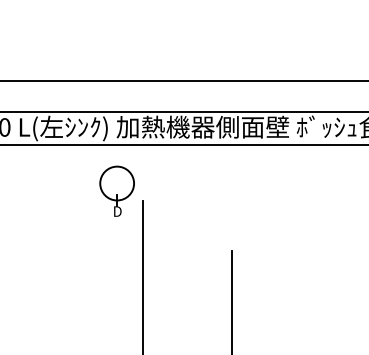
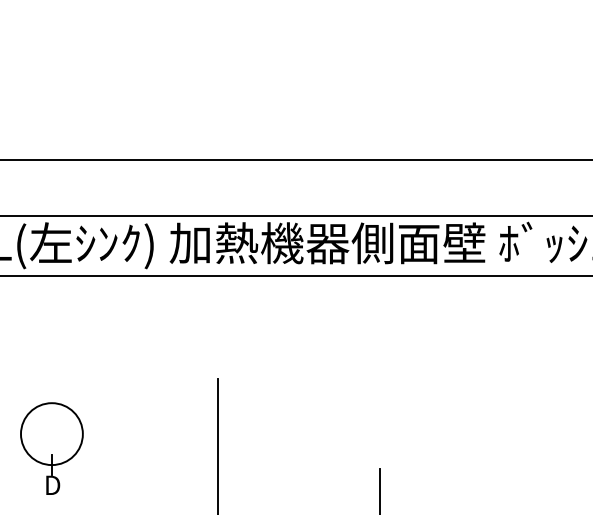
part: (116, 190) -> (50, 446), moved

